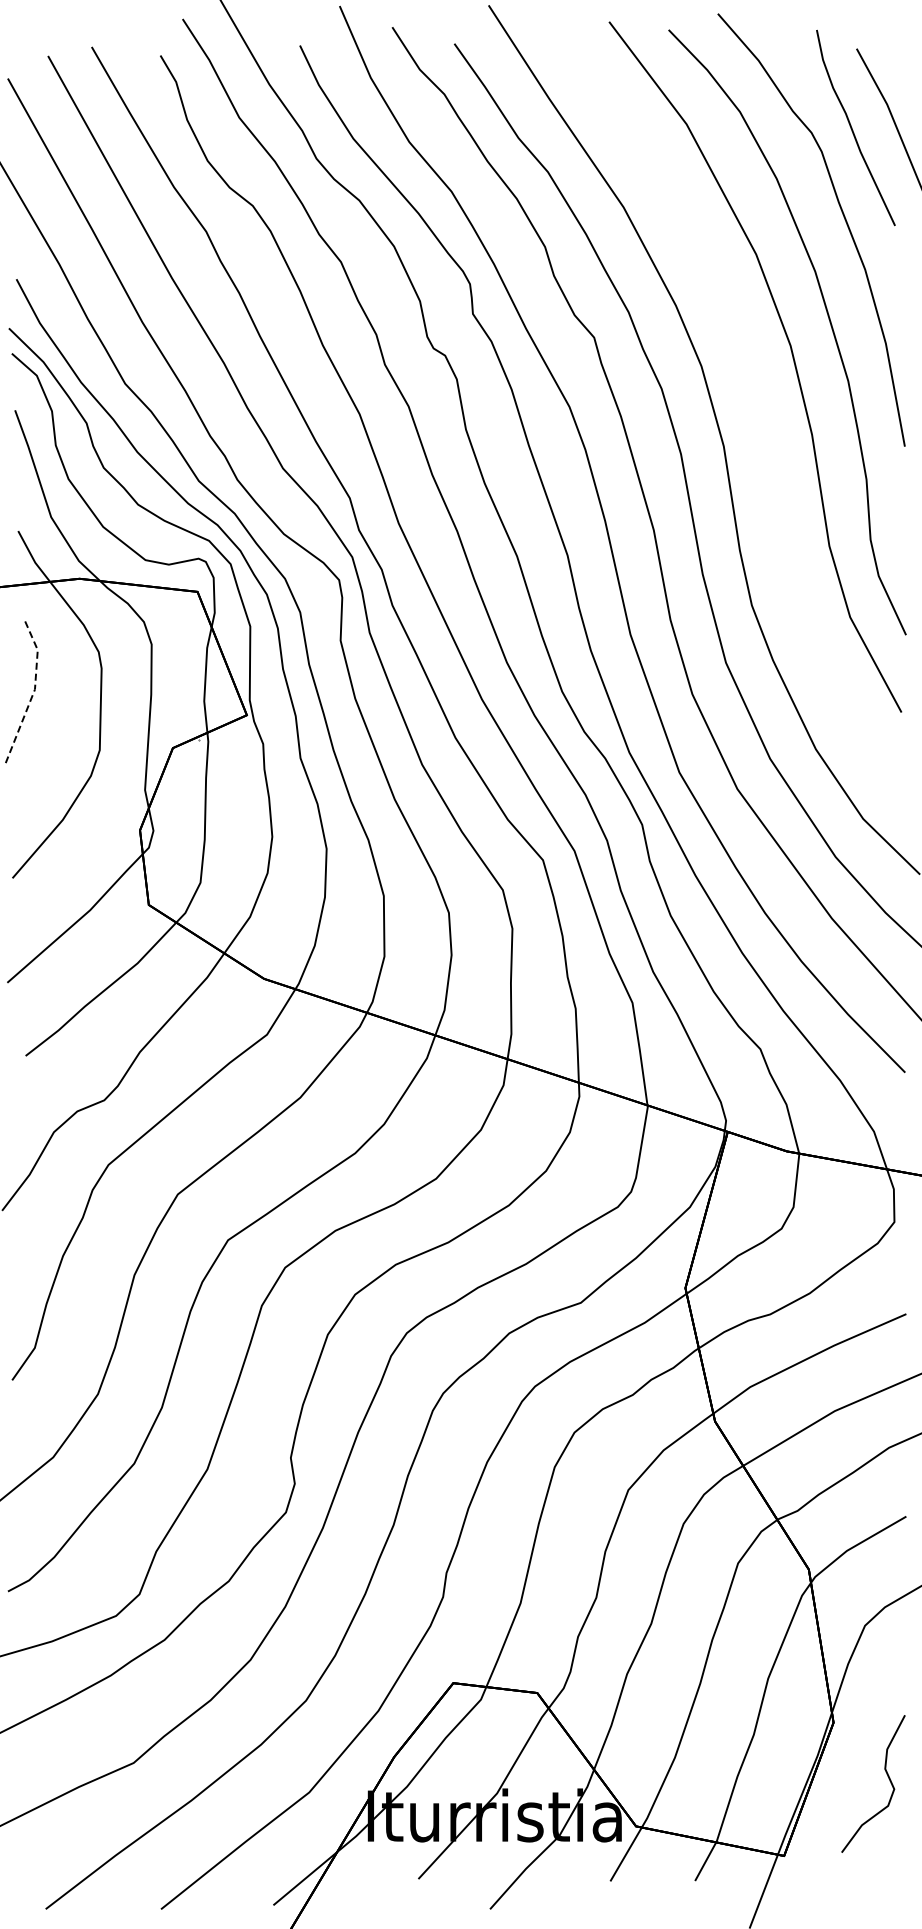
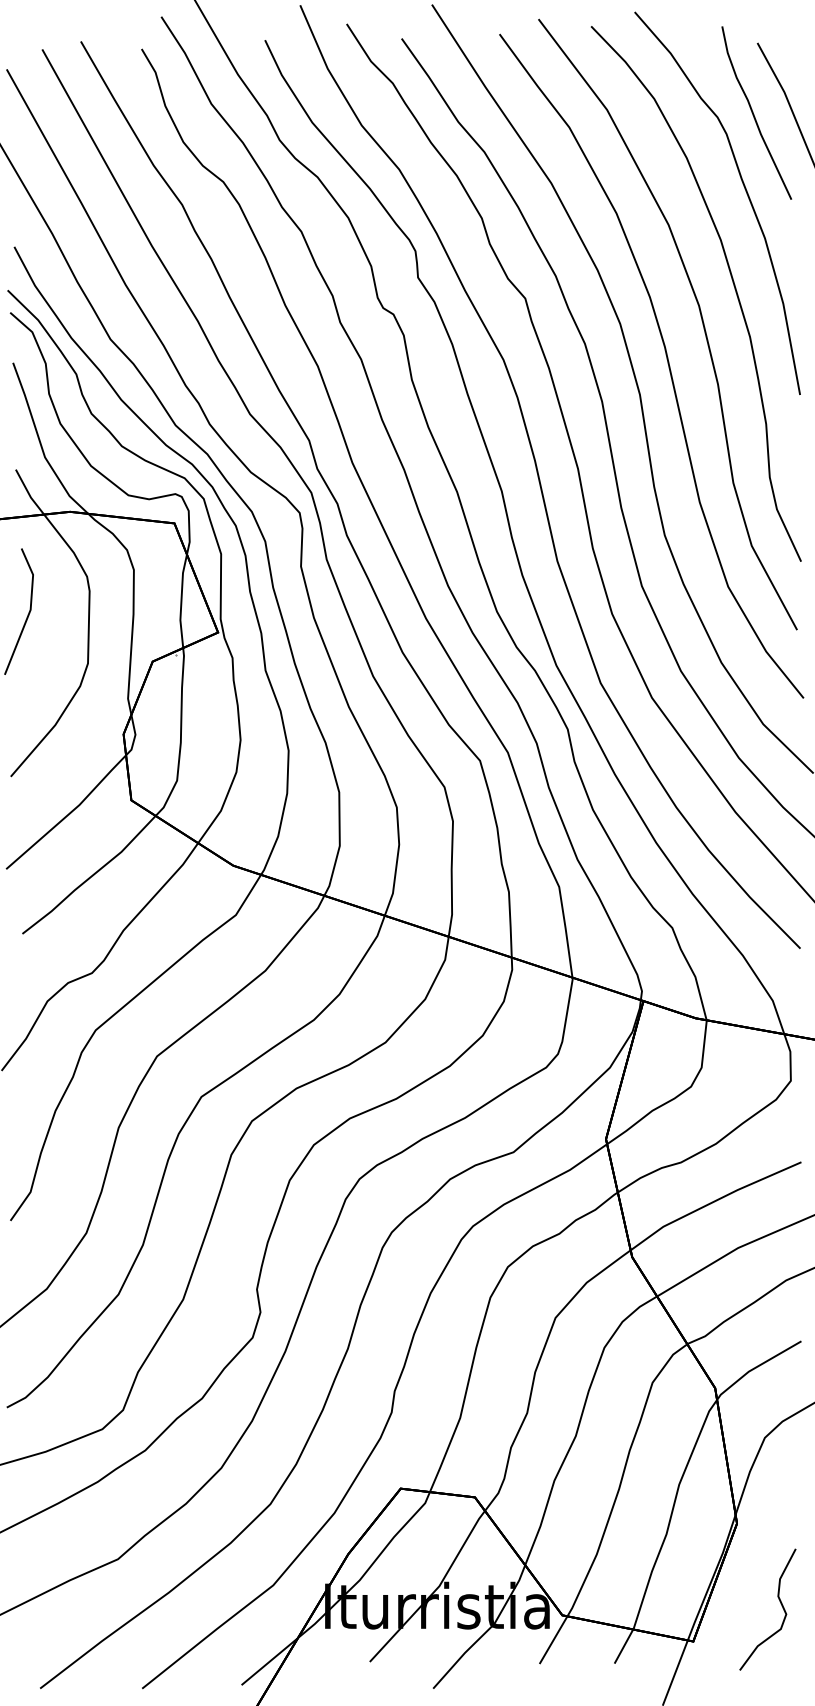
curve: (754, 408) -> (667, 361), added
line: (34, 691) -> (30, 611), dashed -> solid
curve: (887, 1776) -> (780, 1603), moved

